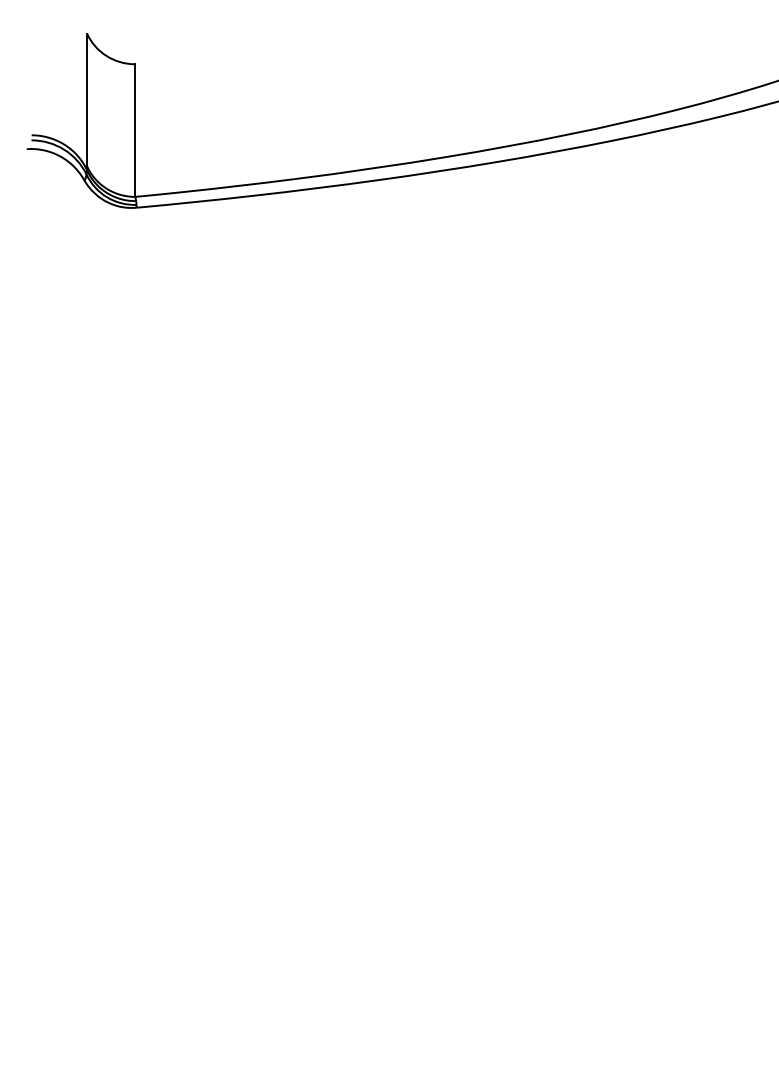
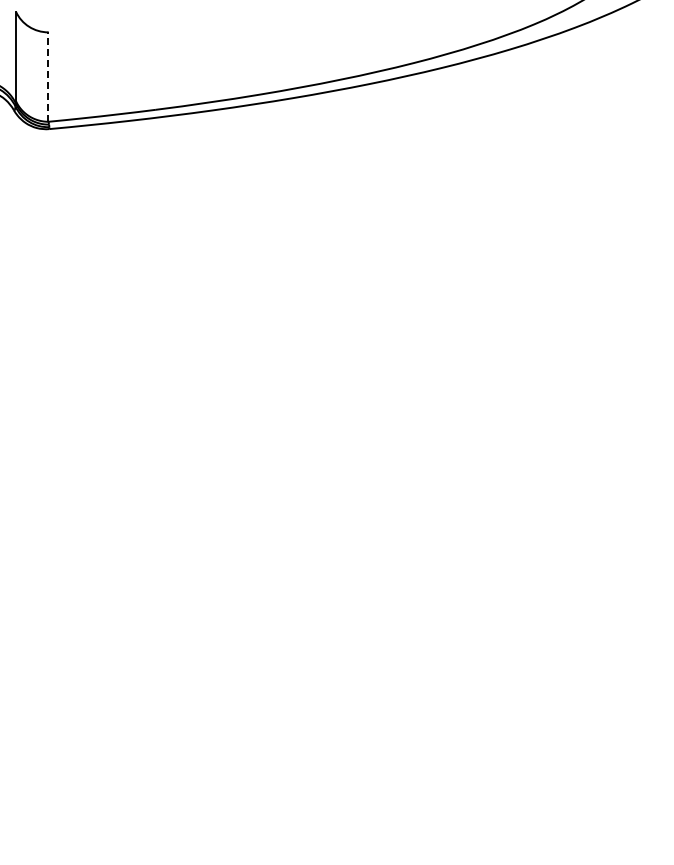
line: (135, 131) -> (48, 77), solid -> dashed

